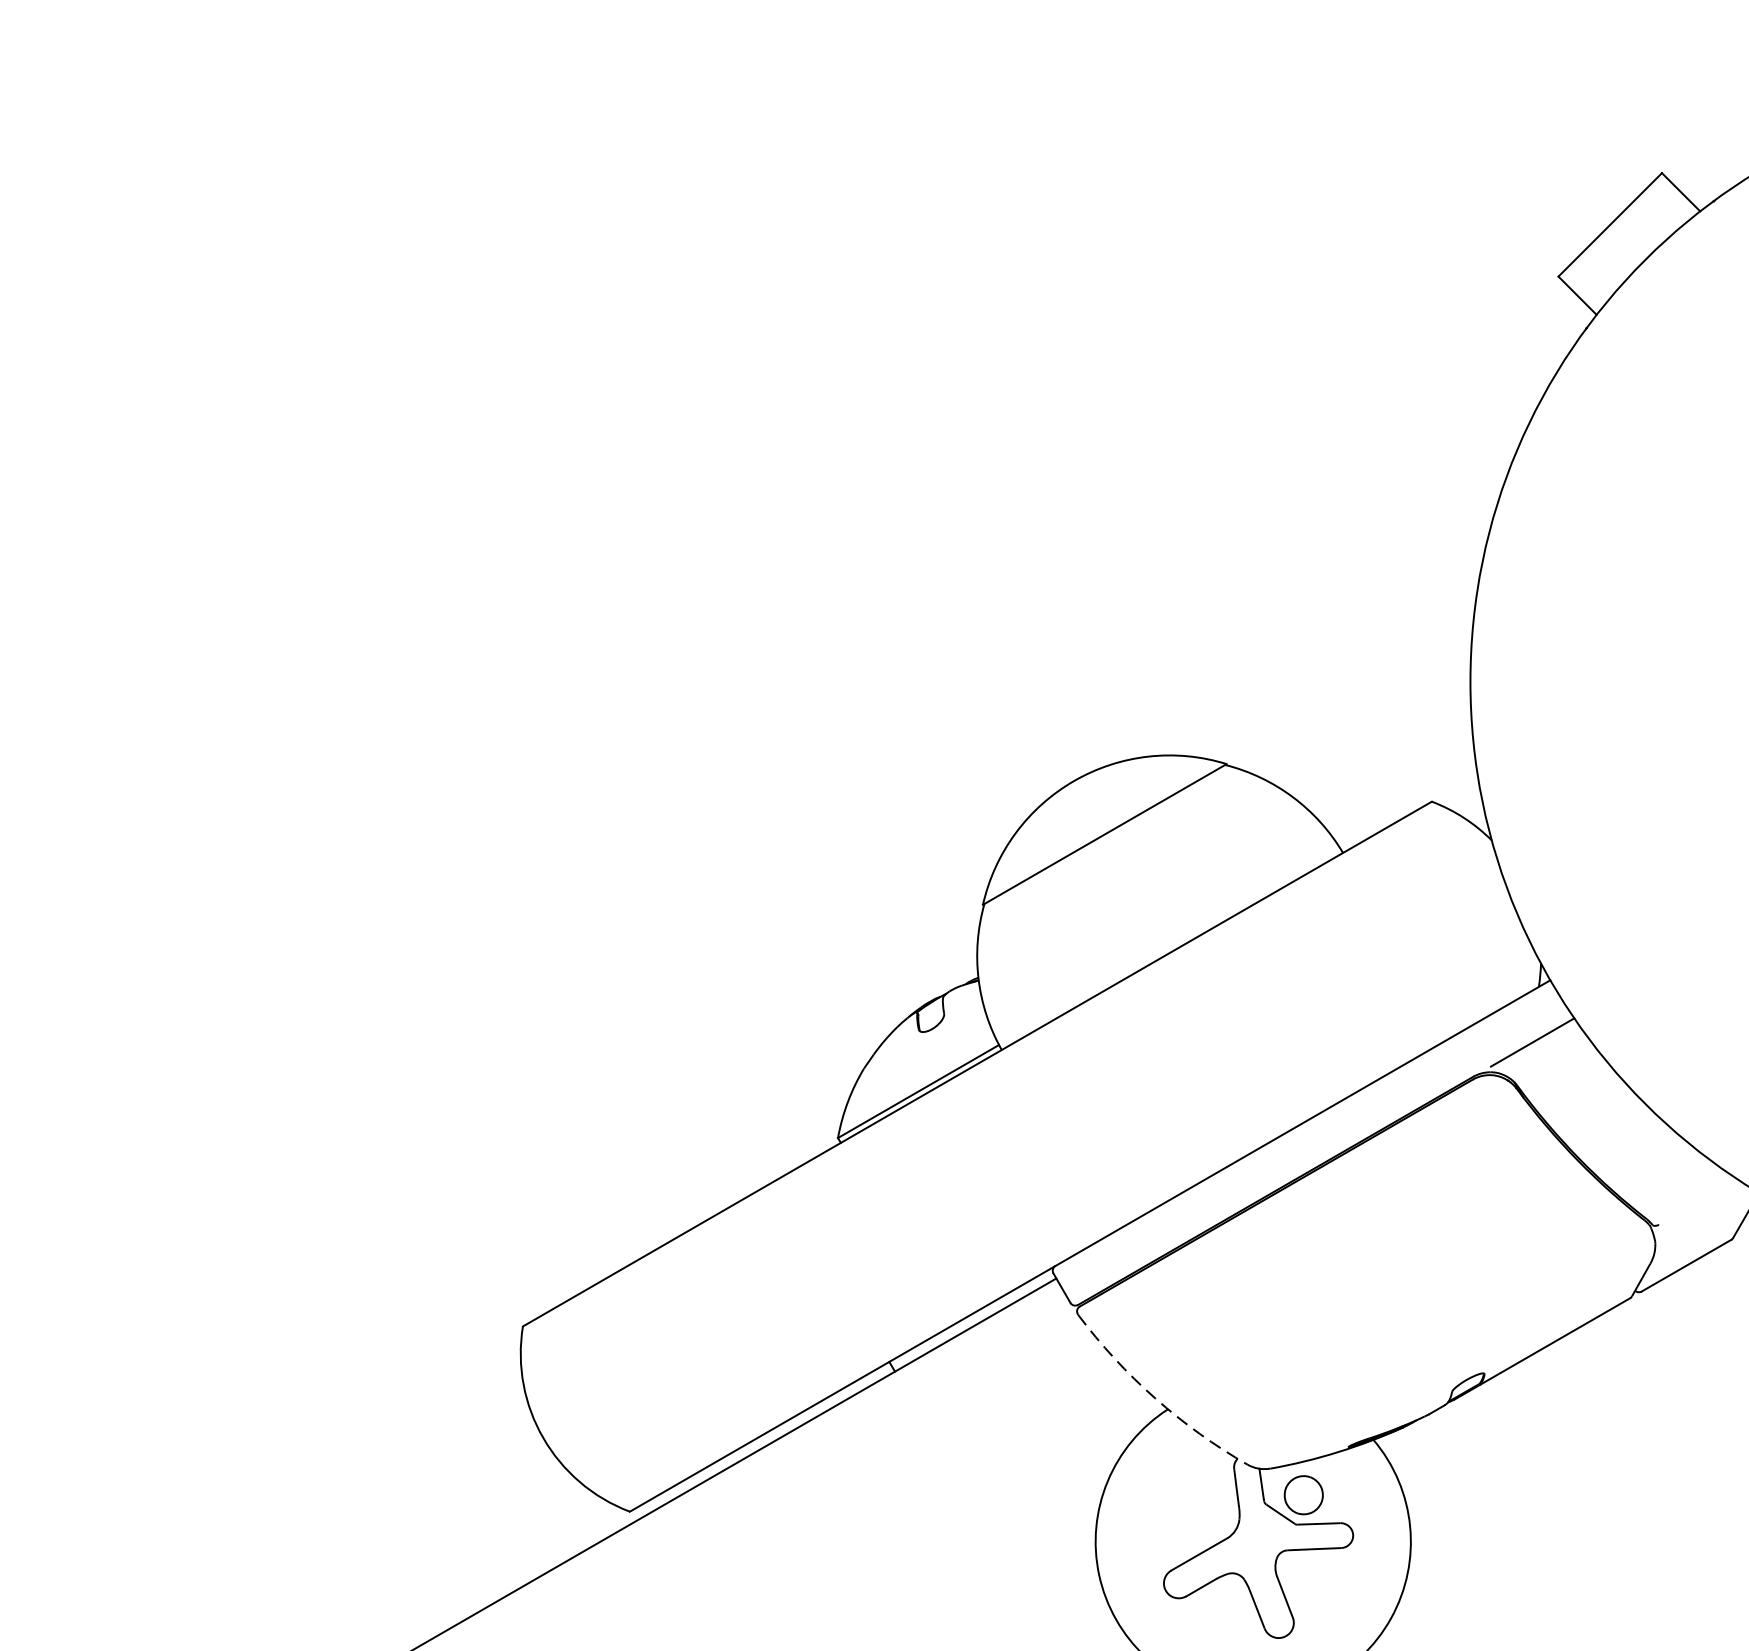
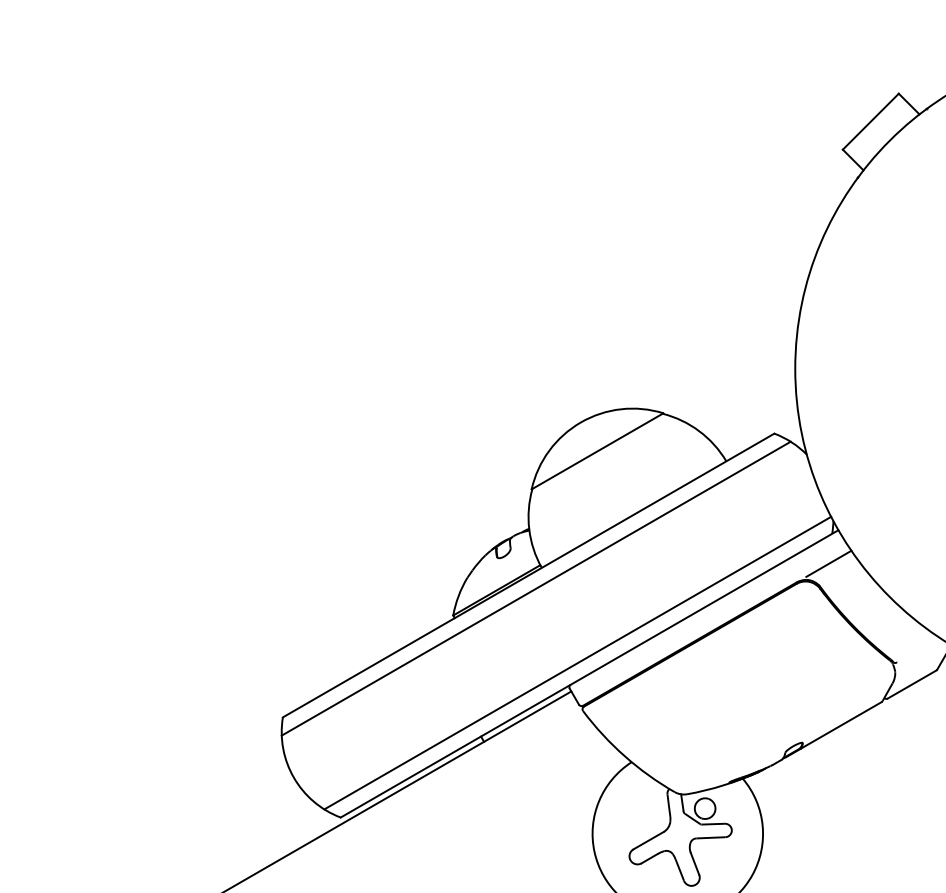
line: (990, 1088) -> (535, 588), added
line: (1067, 1224) -> (577, 662), added
arc: (1154, 1398) -> (624, 756), dashed -> solid

